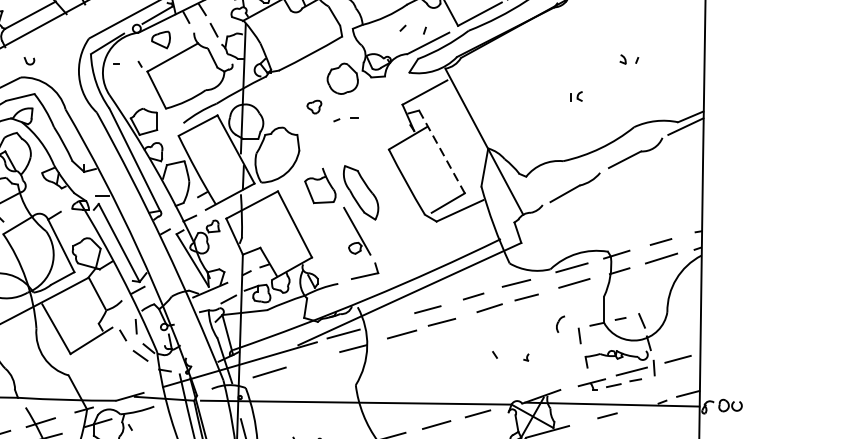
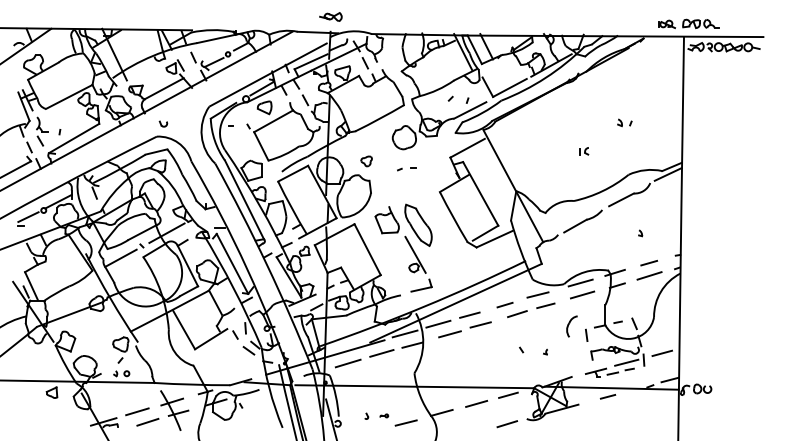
part: (314, 107) -> (366, 161), moved
line: (441, 152) -> (480, 194), dashed -> solid
line: (33, 202) -> (166, 232), added
part: (649, 203) -> (640, 233), added
line: (387, 320) -> (438, 323), added
part: (560, 324) -> (571, 326), size x1.67
line: (312, 359) -> (381, 353), added

